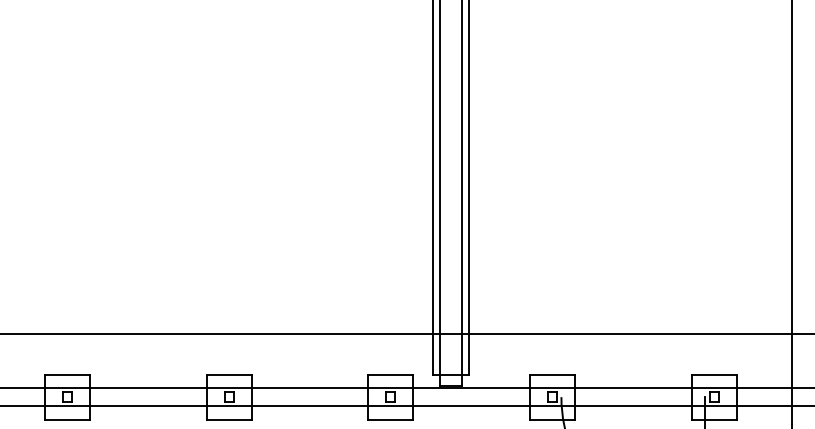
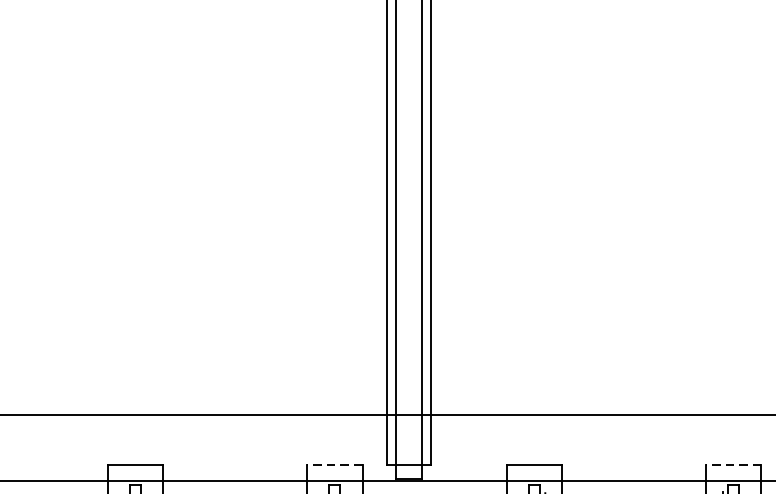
line: (390, 374) -> (334, 464), solid -> dashed
line: (713, 374) -> (732, 464), solid -> dashed

